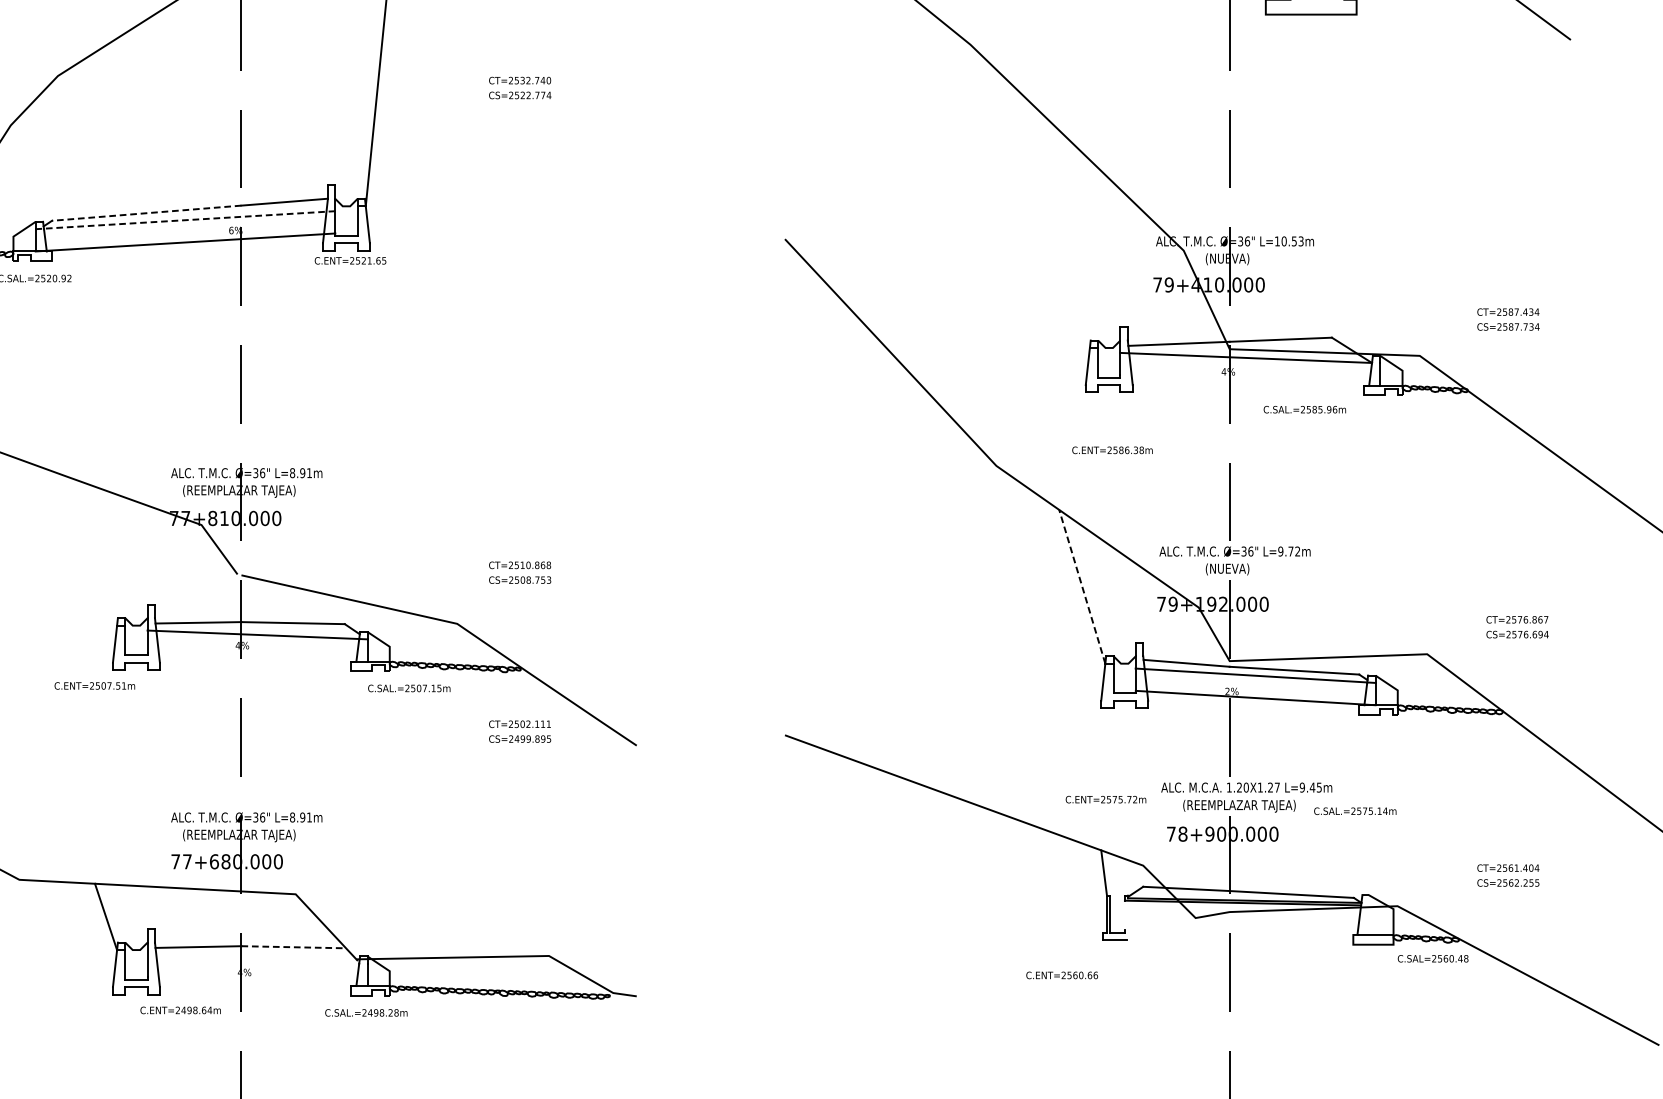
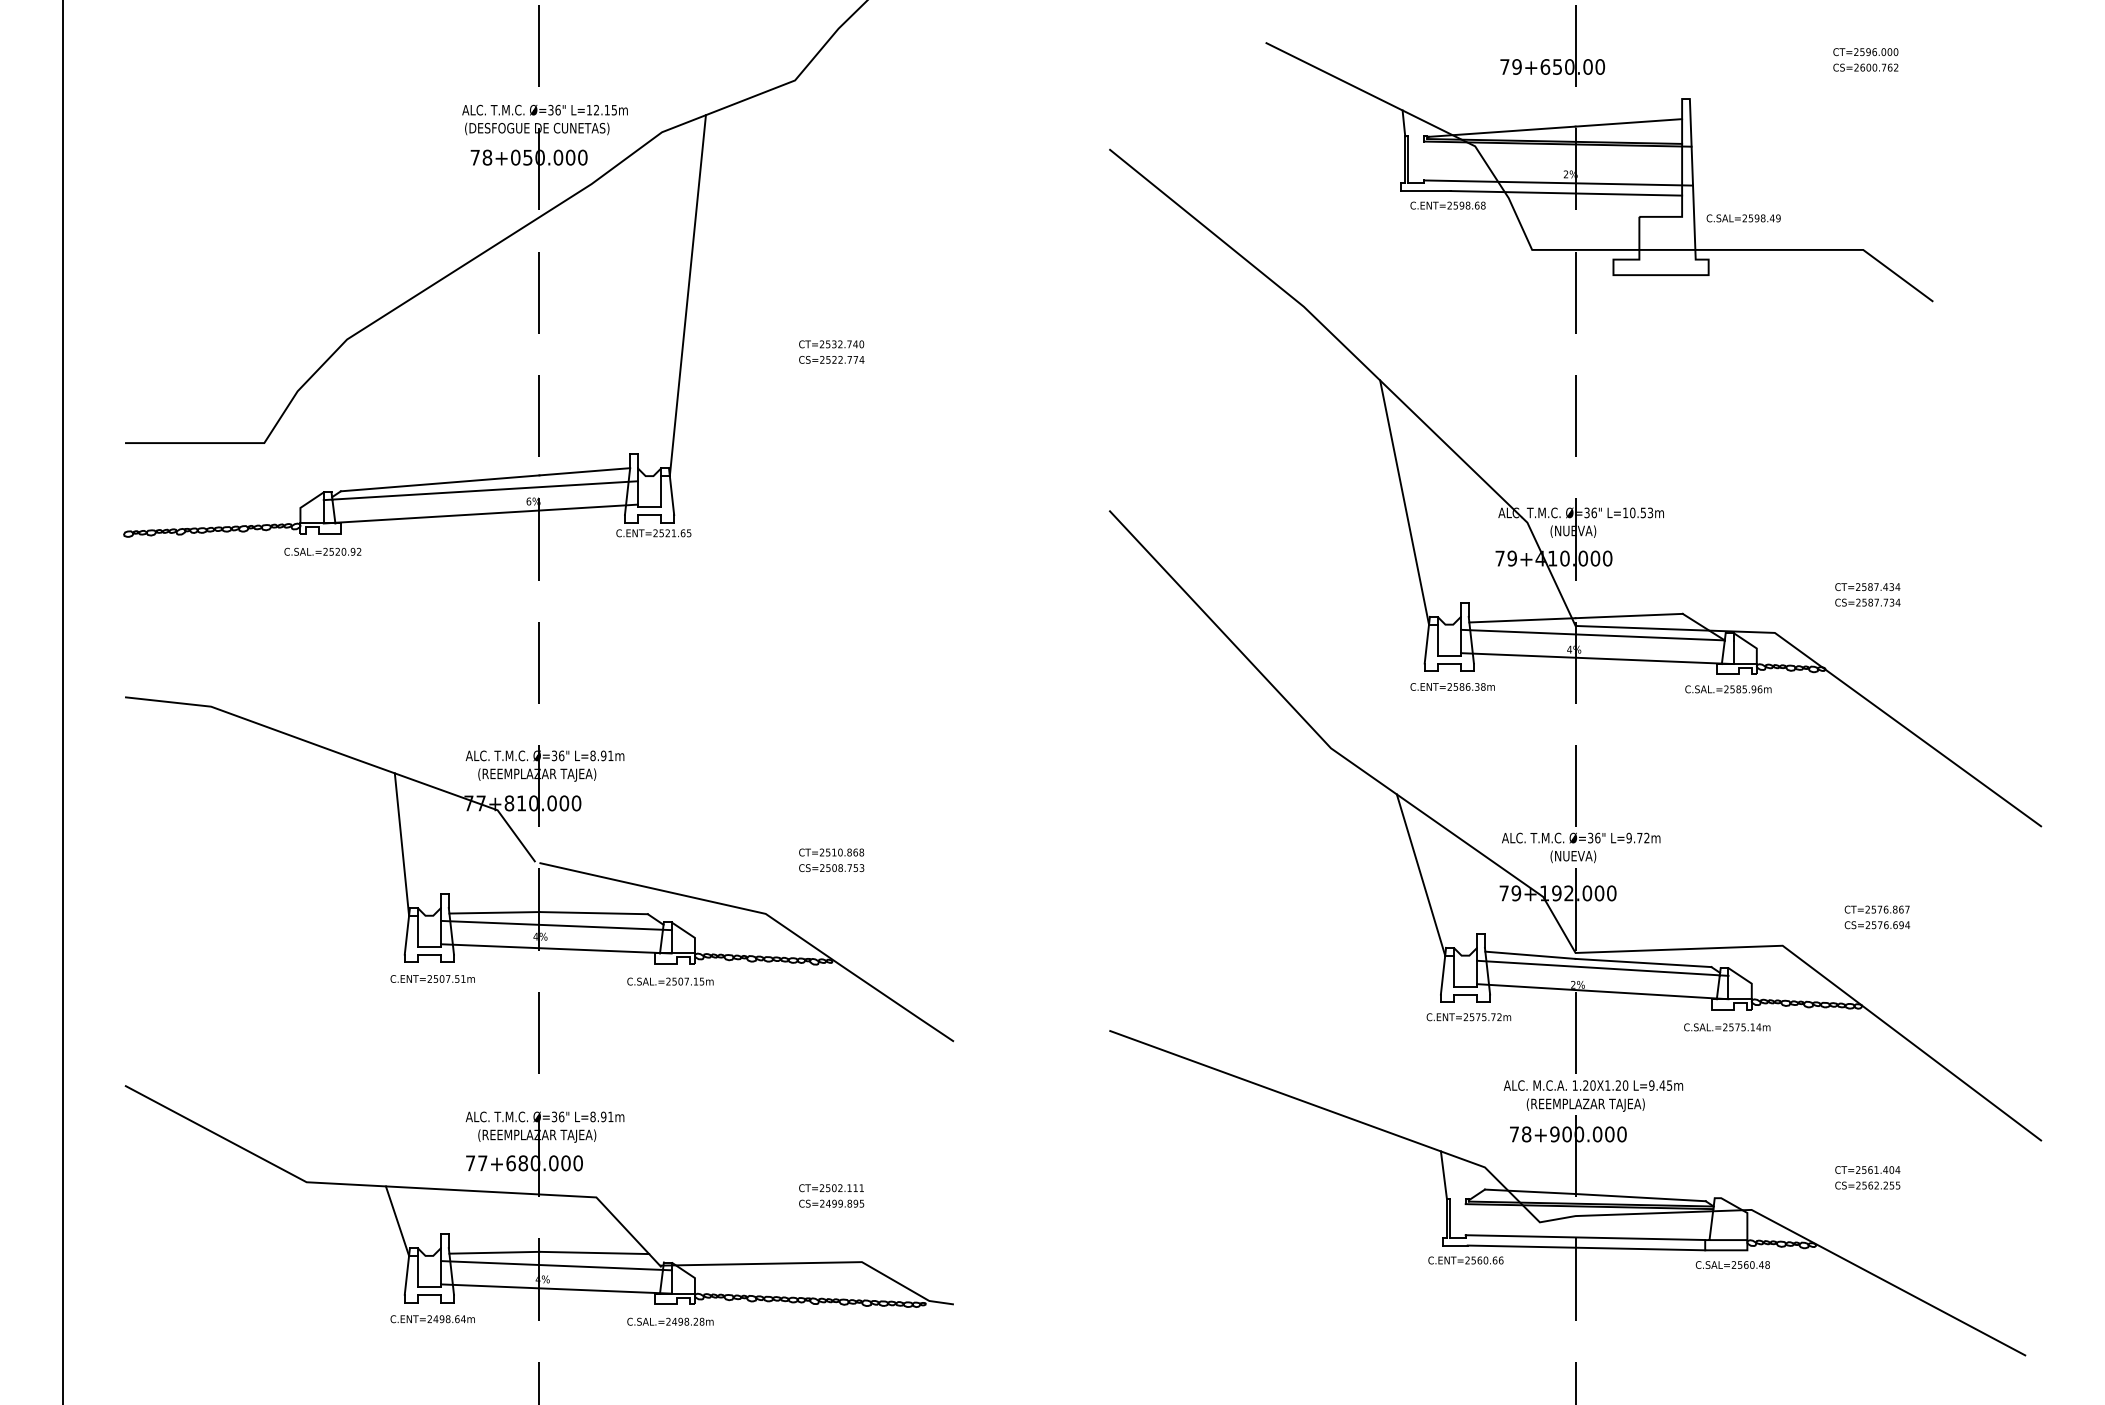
line: (147, 213) -> (440, 483), dashed -> solid
line: (185, 220) -> (480, 490), dashed -> solid
line: (1066, 231) -> (1404, 502), added
line: (1249, 380) -> (1596, 658), added
text: (1304, 409) -> (1728, 689), moved
text: (1112, 449) -> (1452, 686), moved
line: (109, 557) -> (401, 844), added
line: (1081, 586) -> (1420, 874), dashed -> solid
line: (257, 656) -> (556, 948), added
text: (94, 685) -> (432, 978), moved
text: (409, 688) -> (670, 981), moved
text: (519, 731) -> (831, 1195), moved
text: (1277, 787) -> (1625, 1085), 1.20X1.27 -> 1.20X1.20
text: (1105, 799) -> (1468, 1017), moved
text: (1355, 811) -> (1727, 1027), moved
line: (1239, 932) -> (1585, 1237), added
line: (1240, 942) -> (1586, 1247), added
line: (293, 946) -> (594, 1252), dashed -> solid
text: (1432, 958) -> (1732, 1264), moved
line: (257, 959) -> (556, 1265), added
text: (1061, 975) -> (1465, 1260), moved
line: (257, 981) -> (556, 1288), added
text: (180, 1010) -> (432, 1319), moved

